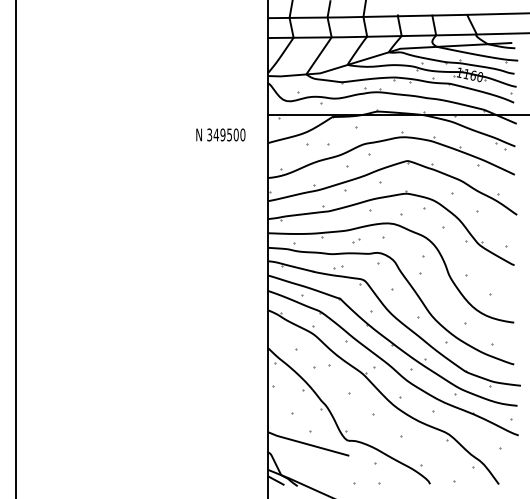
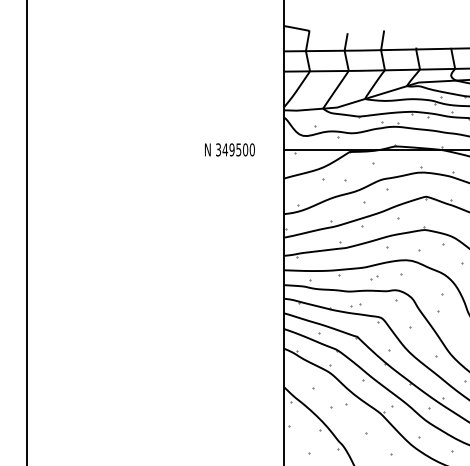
text: (220, 134) -> (229, 149), moved

